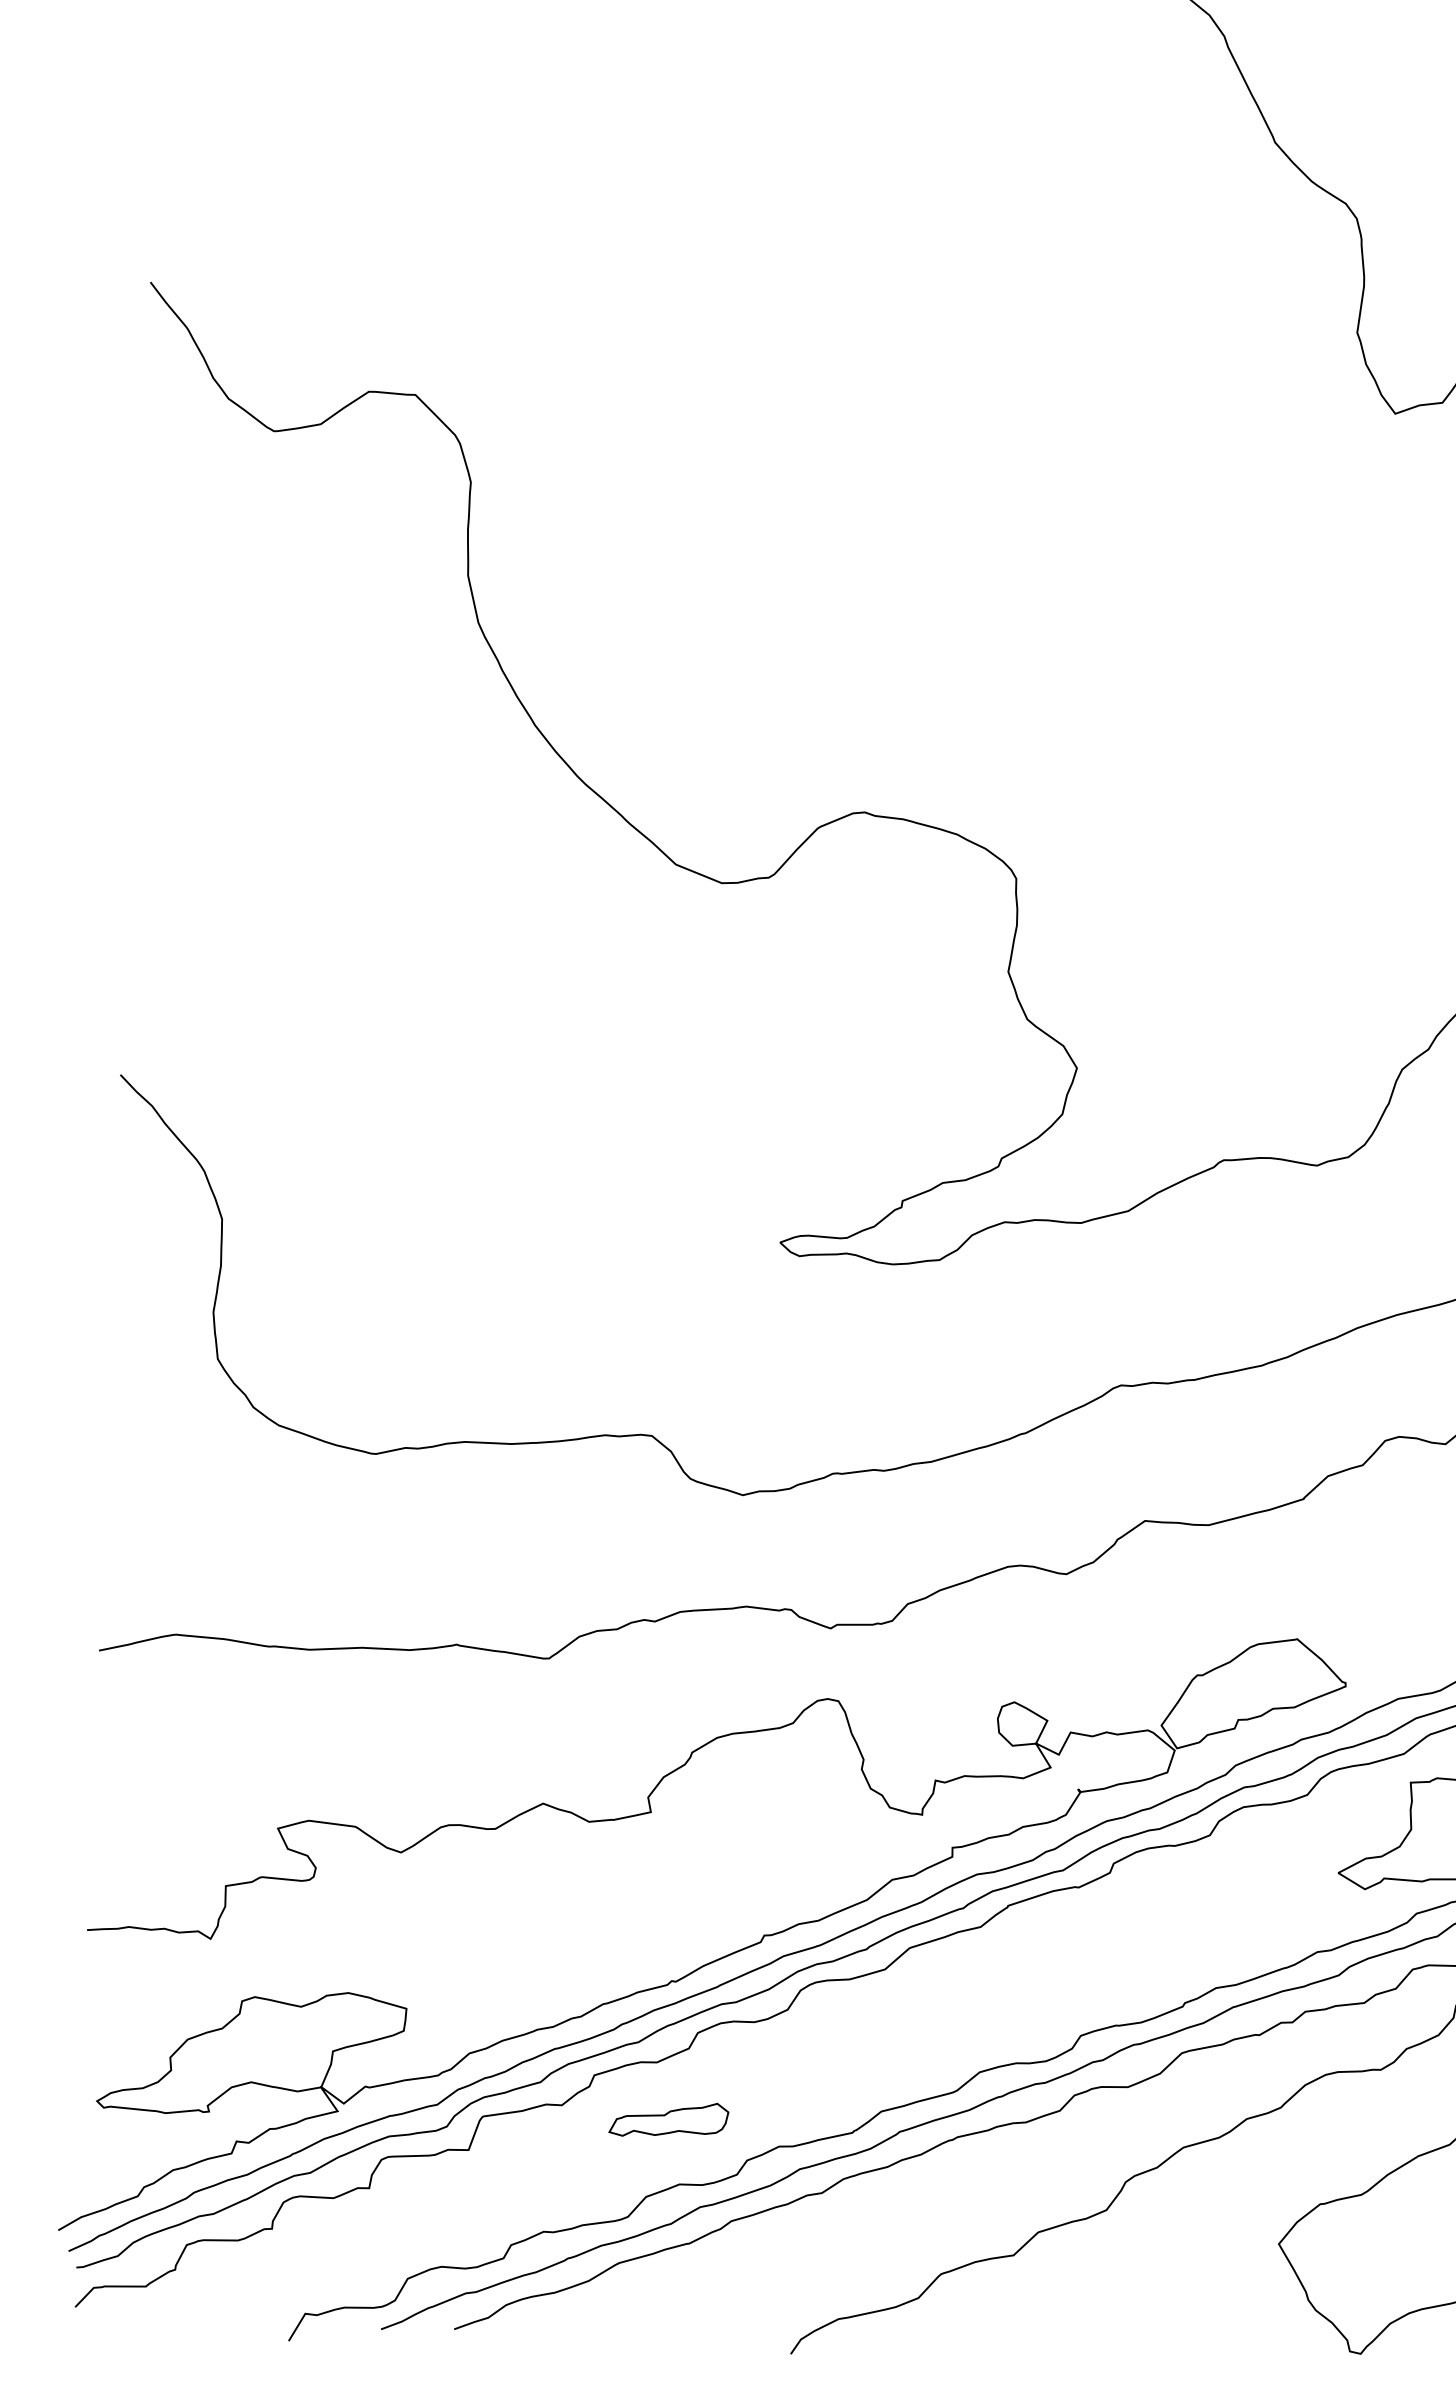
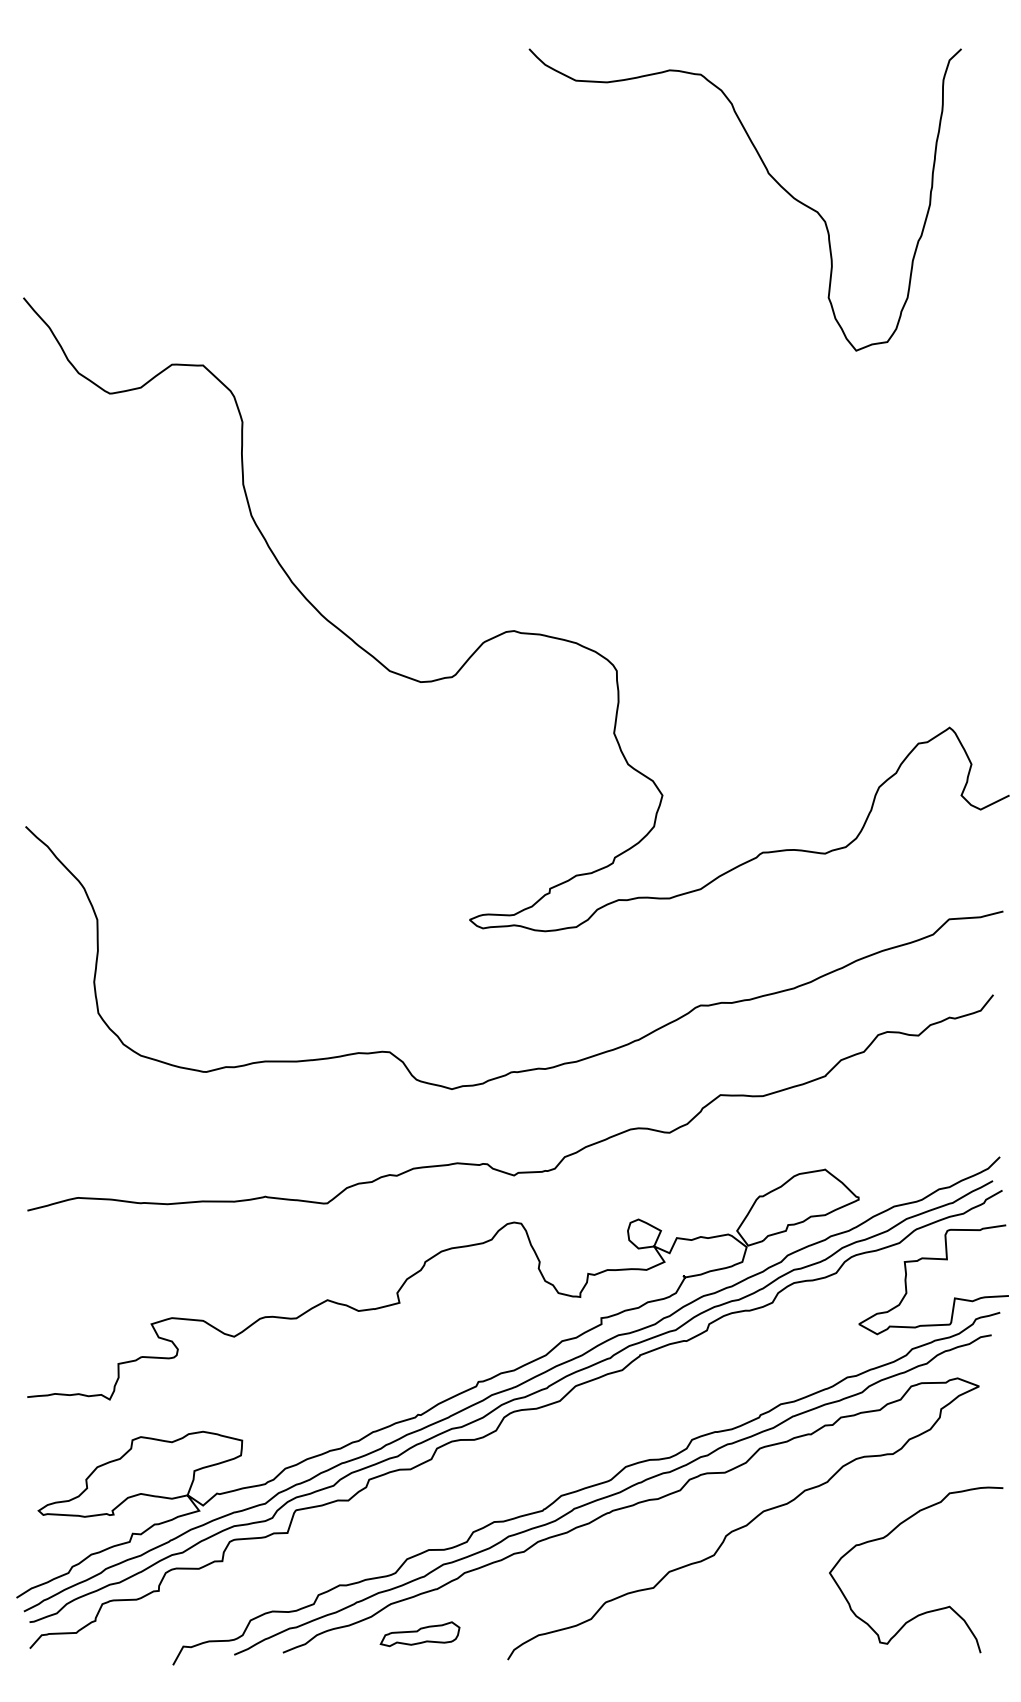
part: (668, 2120) -> (419, 1634), moved

